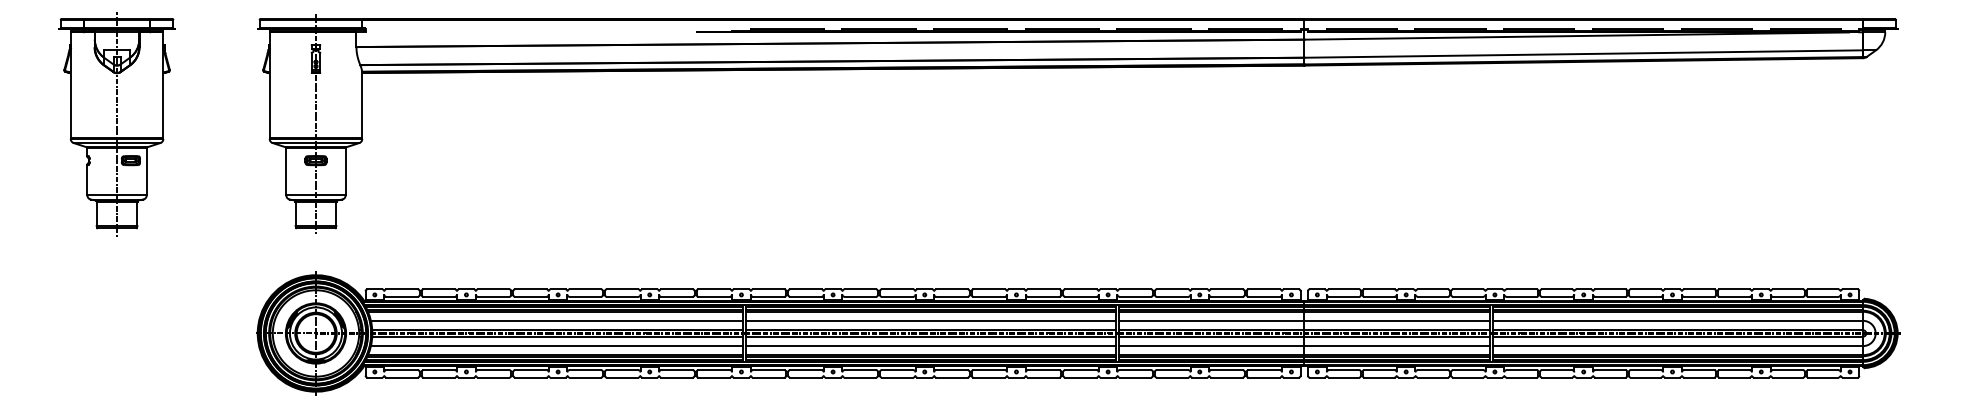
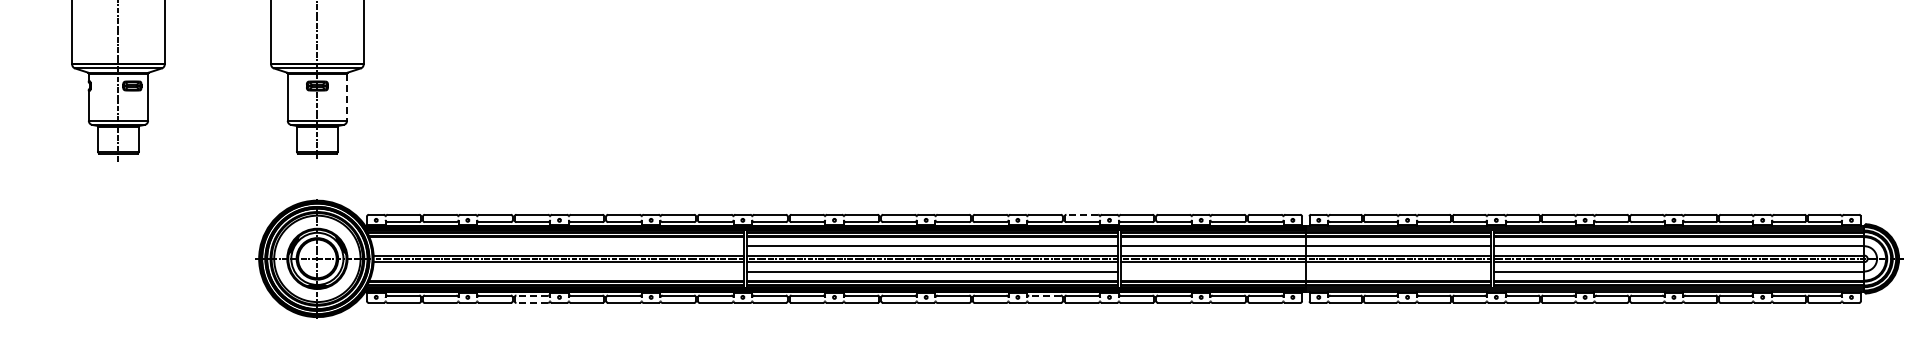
line: (345, 171) -> (346, 96), solid -> dashed
line: (1080, 289) -> (1081, 214), solid -> dashed
line: (556, 320) -> (557, 245), removed
line: (556, 346) -> (557, 271), removed
line: (1304, 346) -> (1305, 271), removed
line: (530, 370) -> (531, 295), solid -> dashed
line: (1043, 370) -> (1044, 295), solid -> dashed
line: (530, 377) -> (531, 302), solid -> dashed

